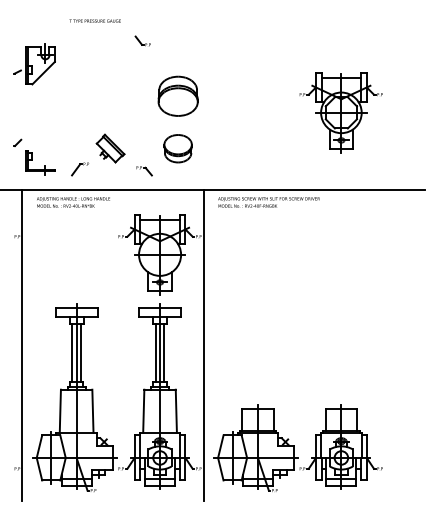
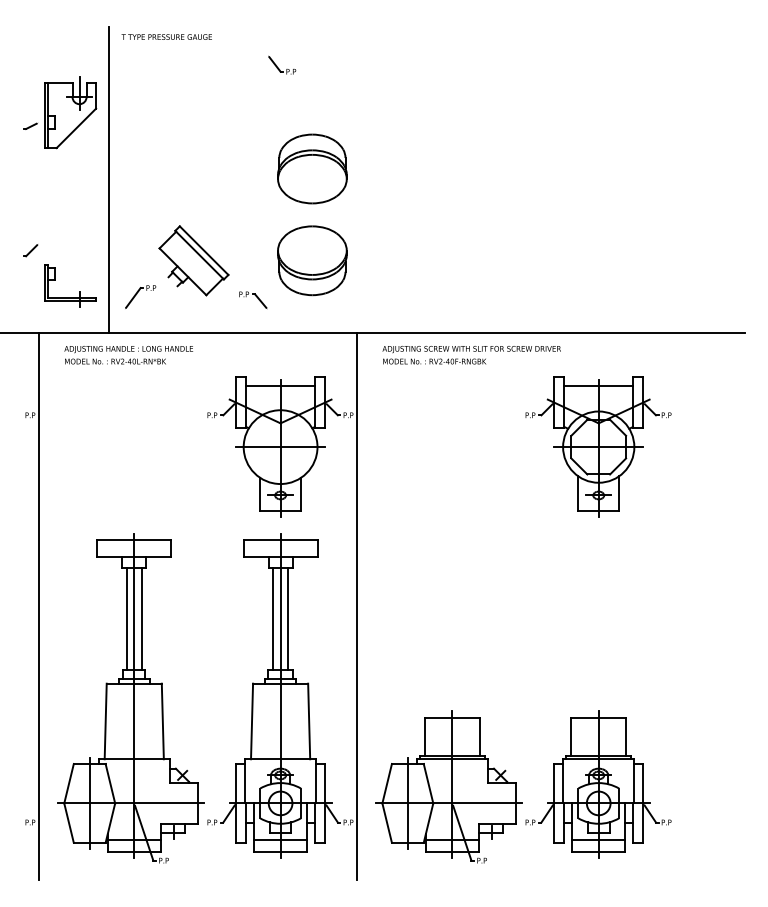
part: (142, 40) -> (281, 64), moved
line: (62, 102) -> (109, 179), added
part: (340, 112) -> (597, 446), moved
part: (110, 148) -> (193, 260), size x1.43
part: (177, 148) -> (311, 260), size x1.43

